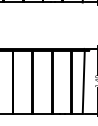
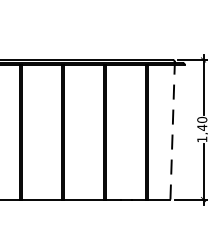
line: (83, 81) -> (172, 130), solid -> dashed

